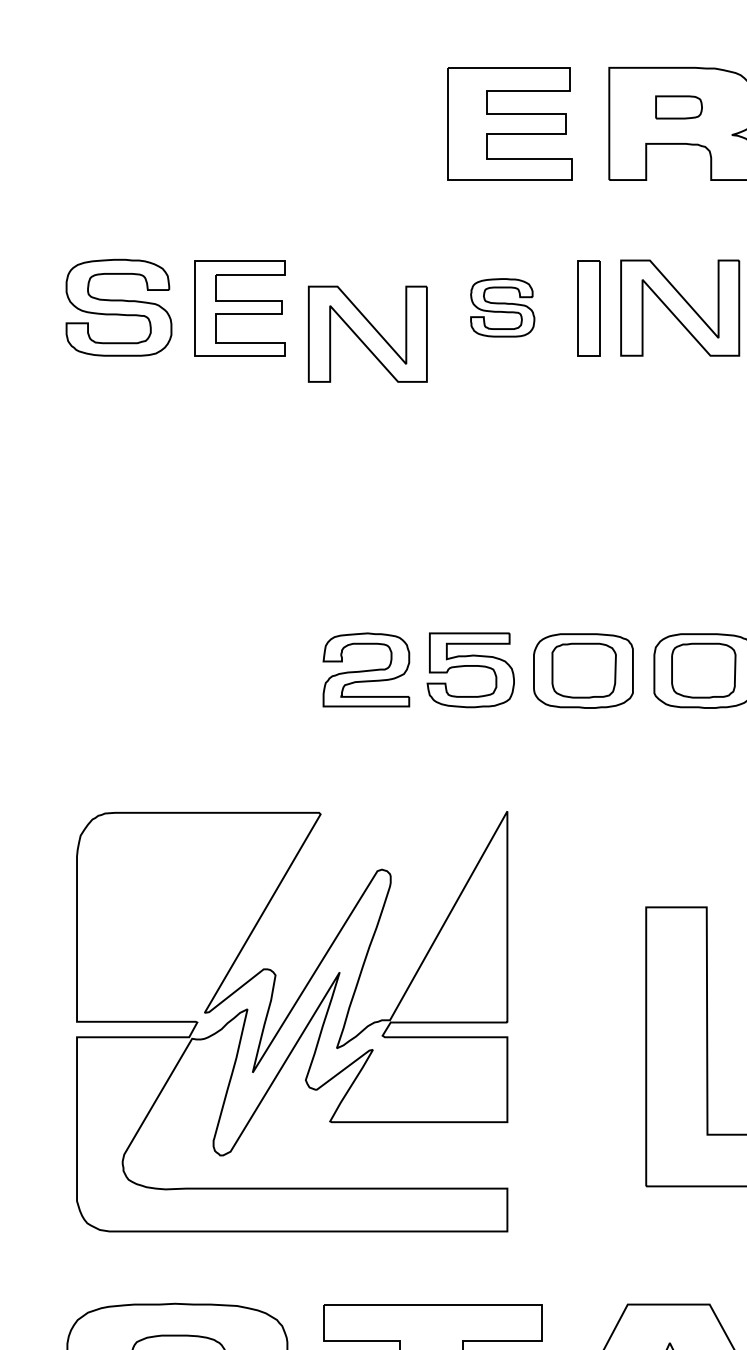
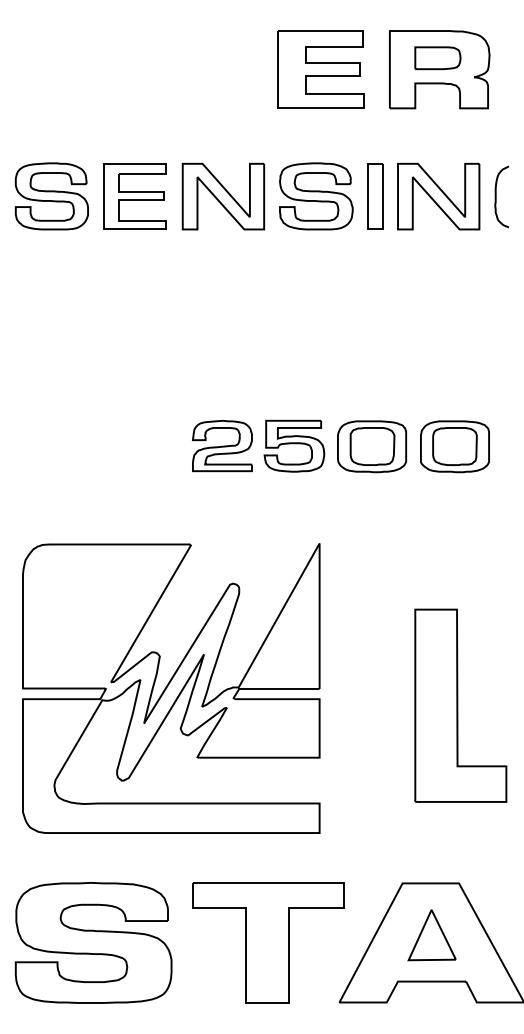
part: (678, 107) -> (437, 58), size x1.43
part: (502, 307) -> (316, 196), size x1.67
part: (367, 334) -> (223, 196), moved

